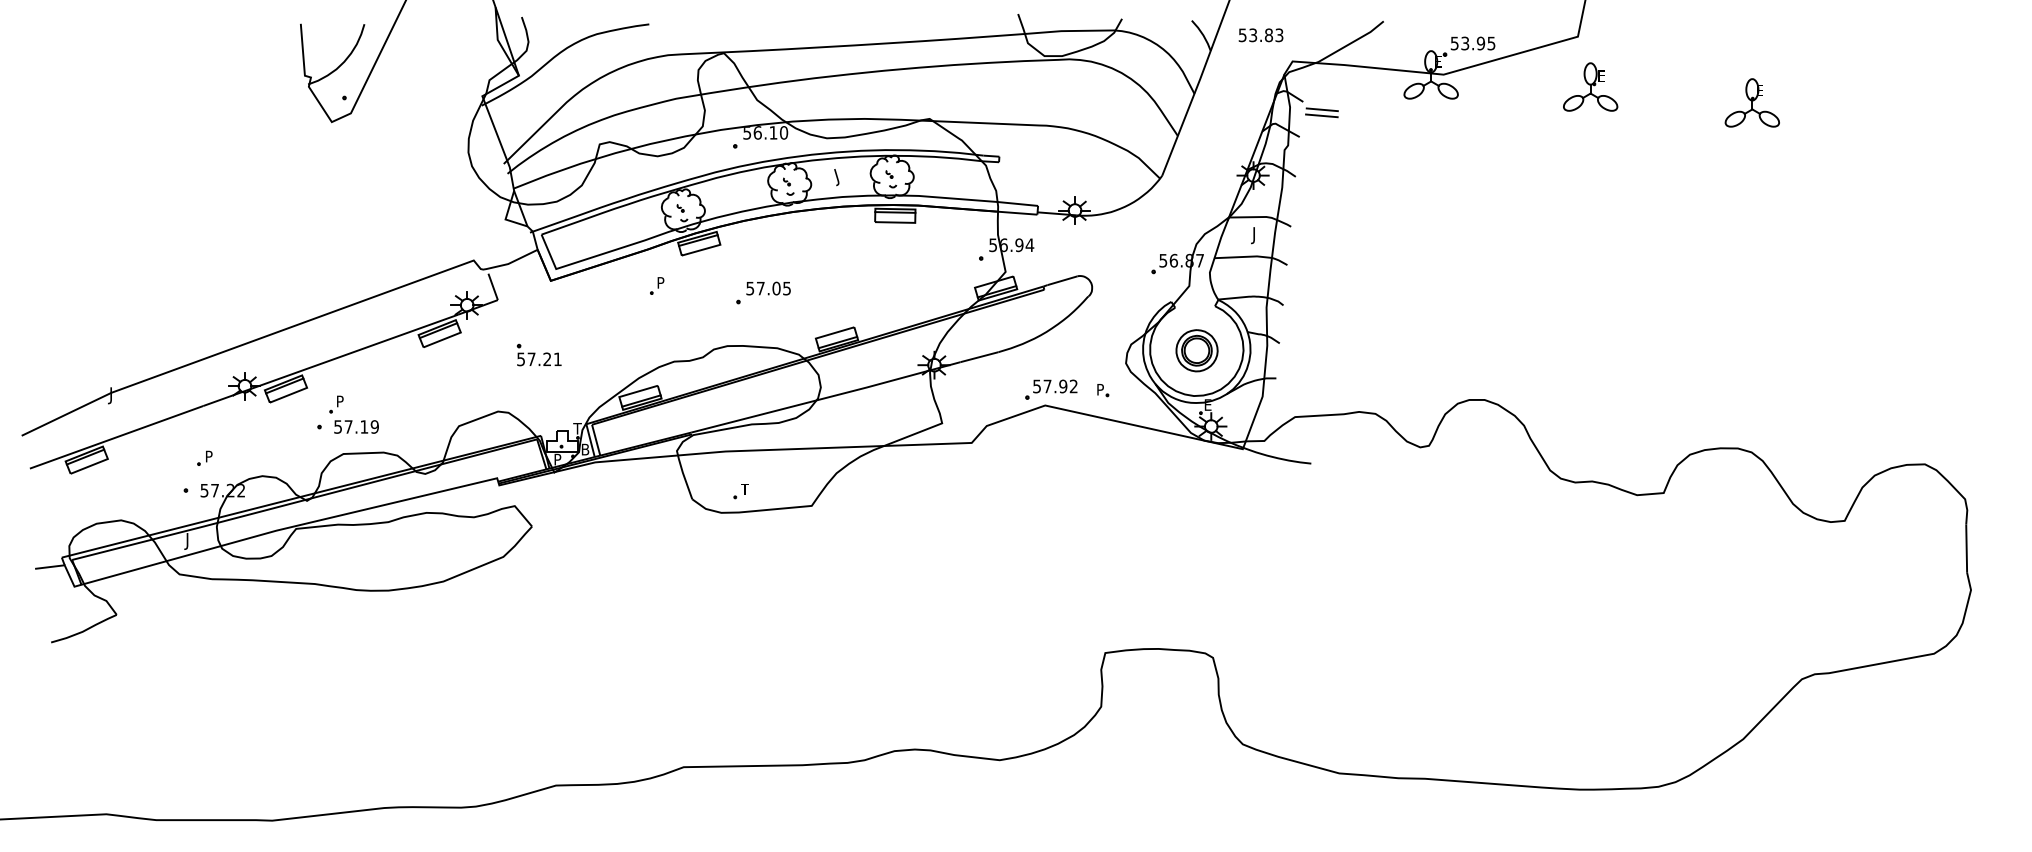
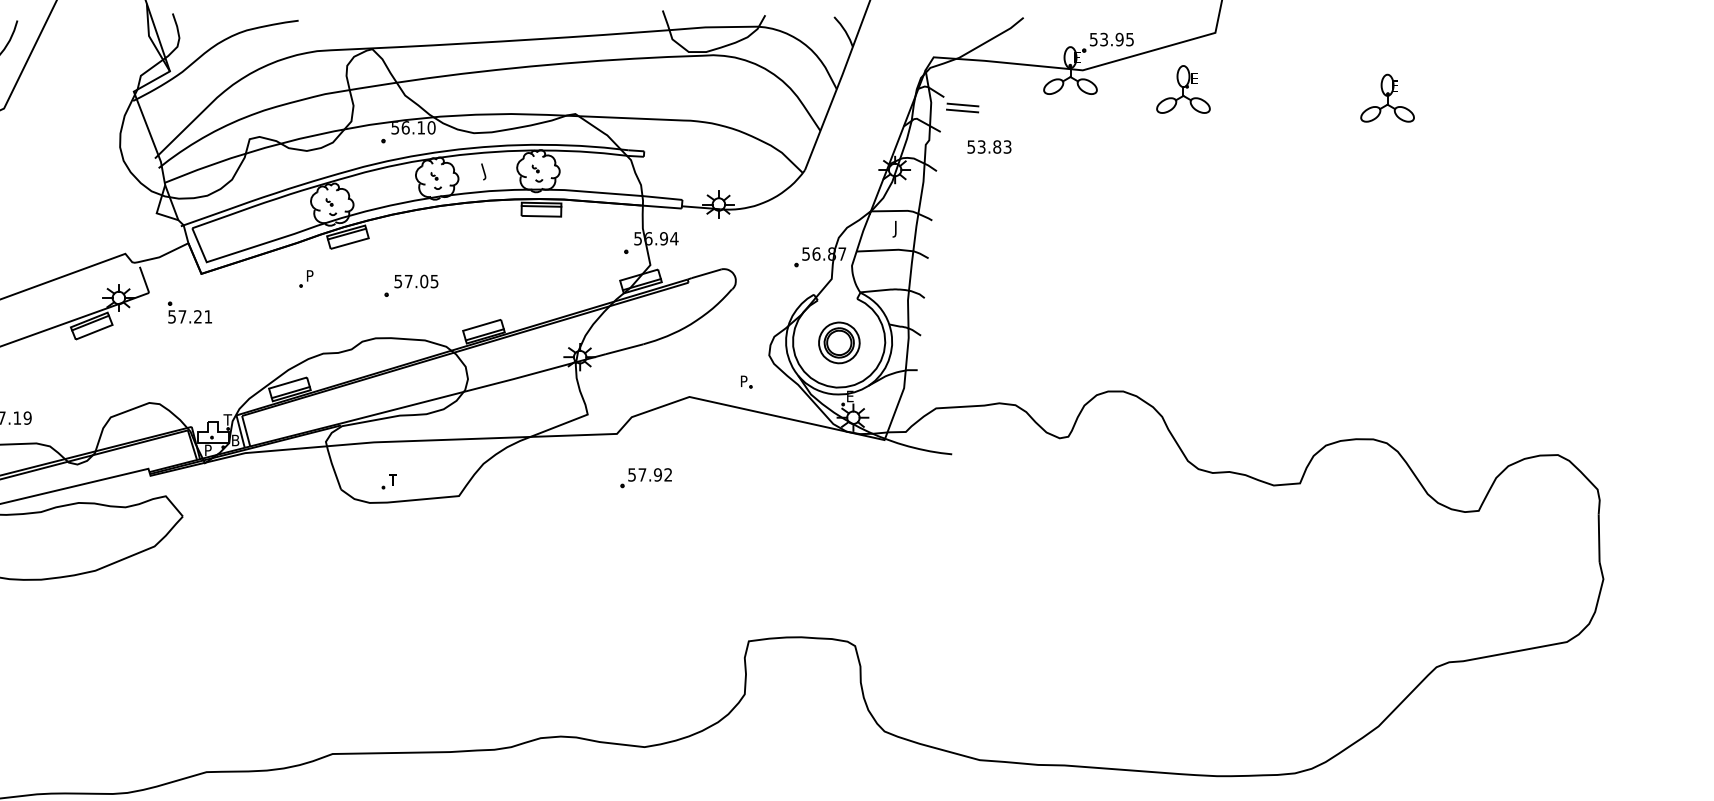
text: (1260, 35) -> (988, 147), moved
part: (1590, 86) -> (1183, 88), moved
part: (538, 354) -> (189, 312), moved
part: (1051, 389) -> (646, 477), moved

